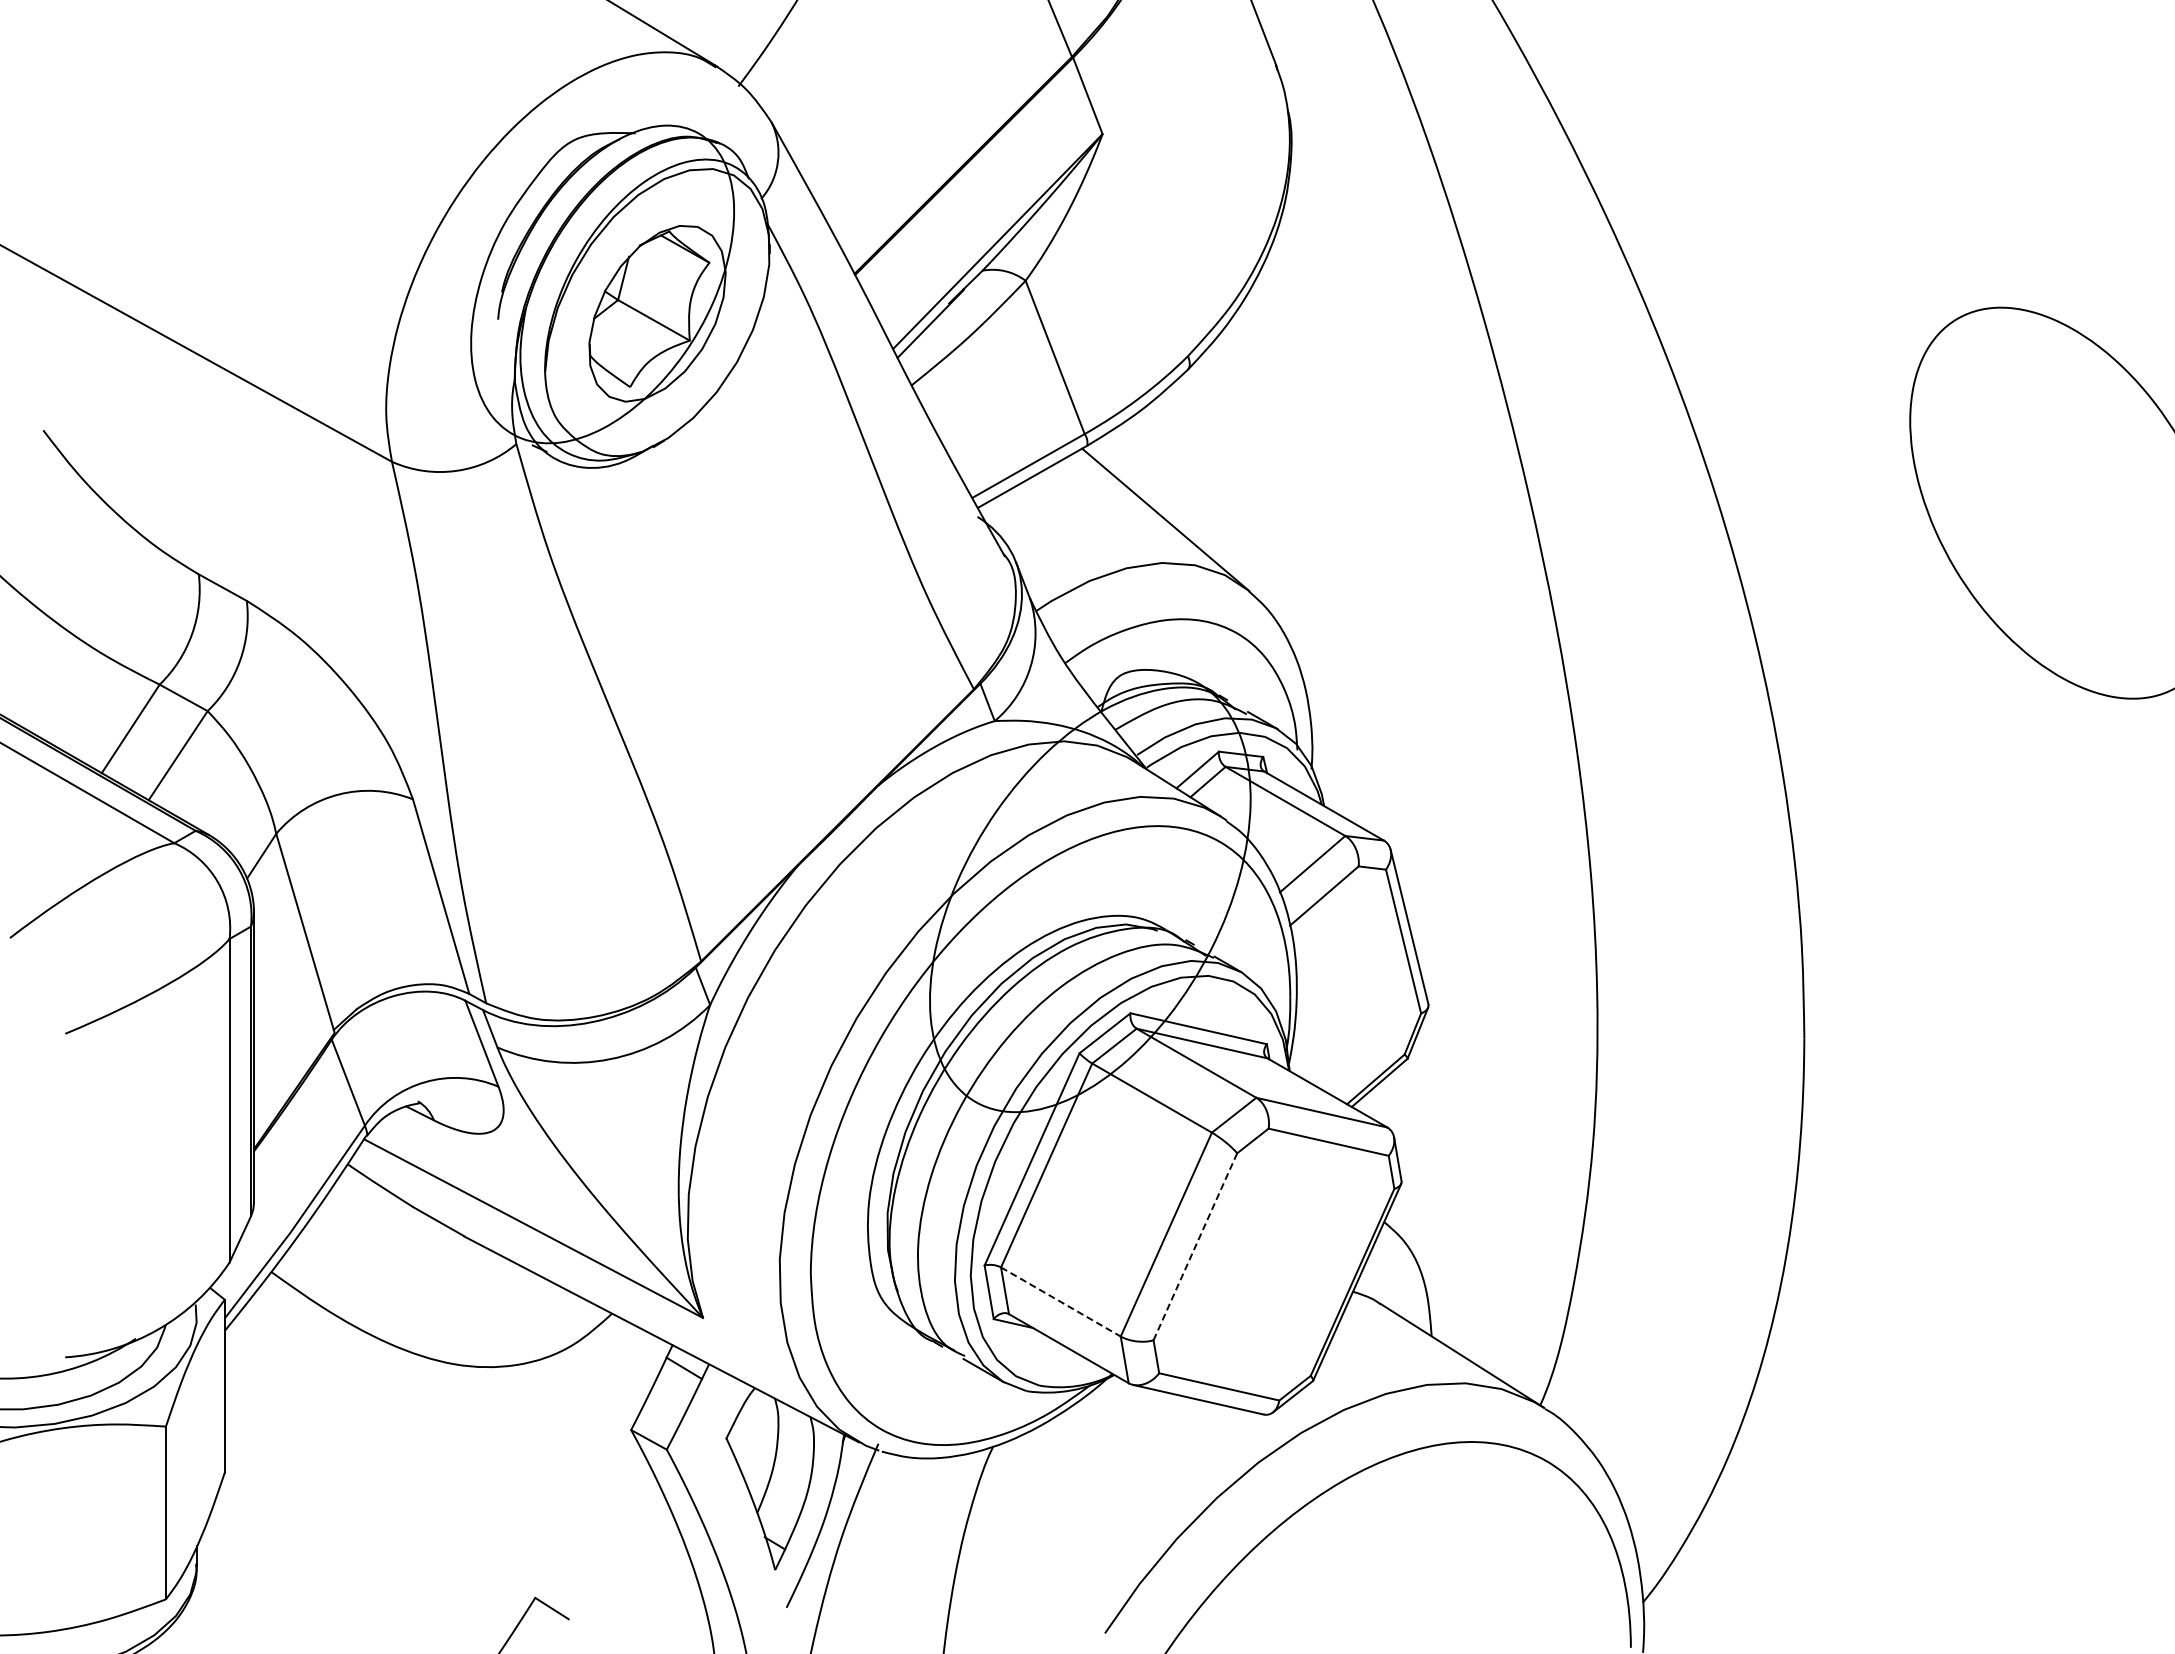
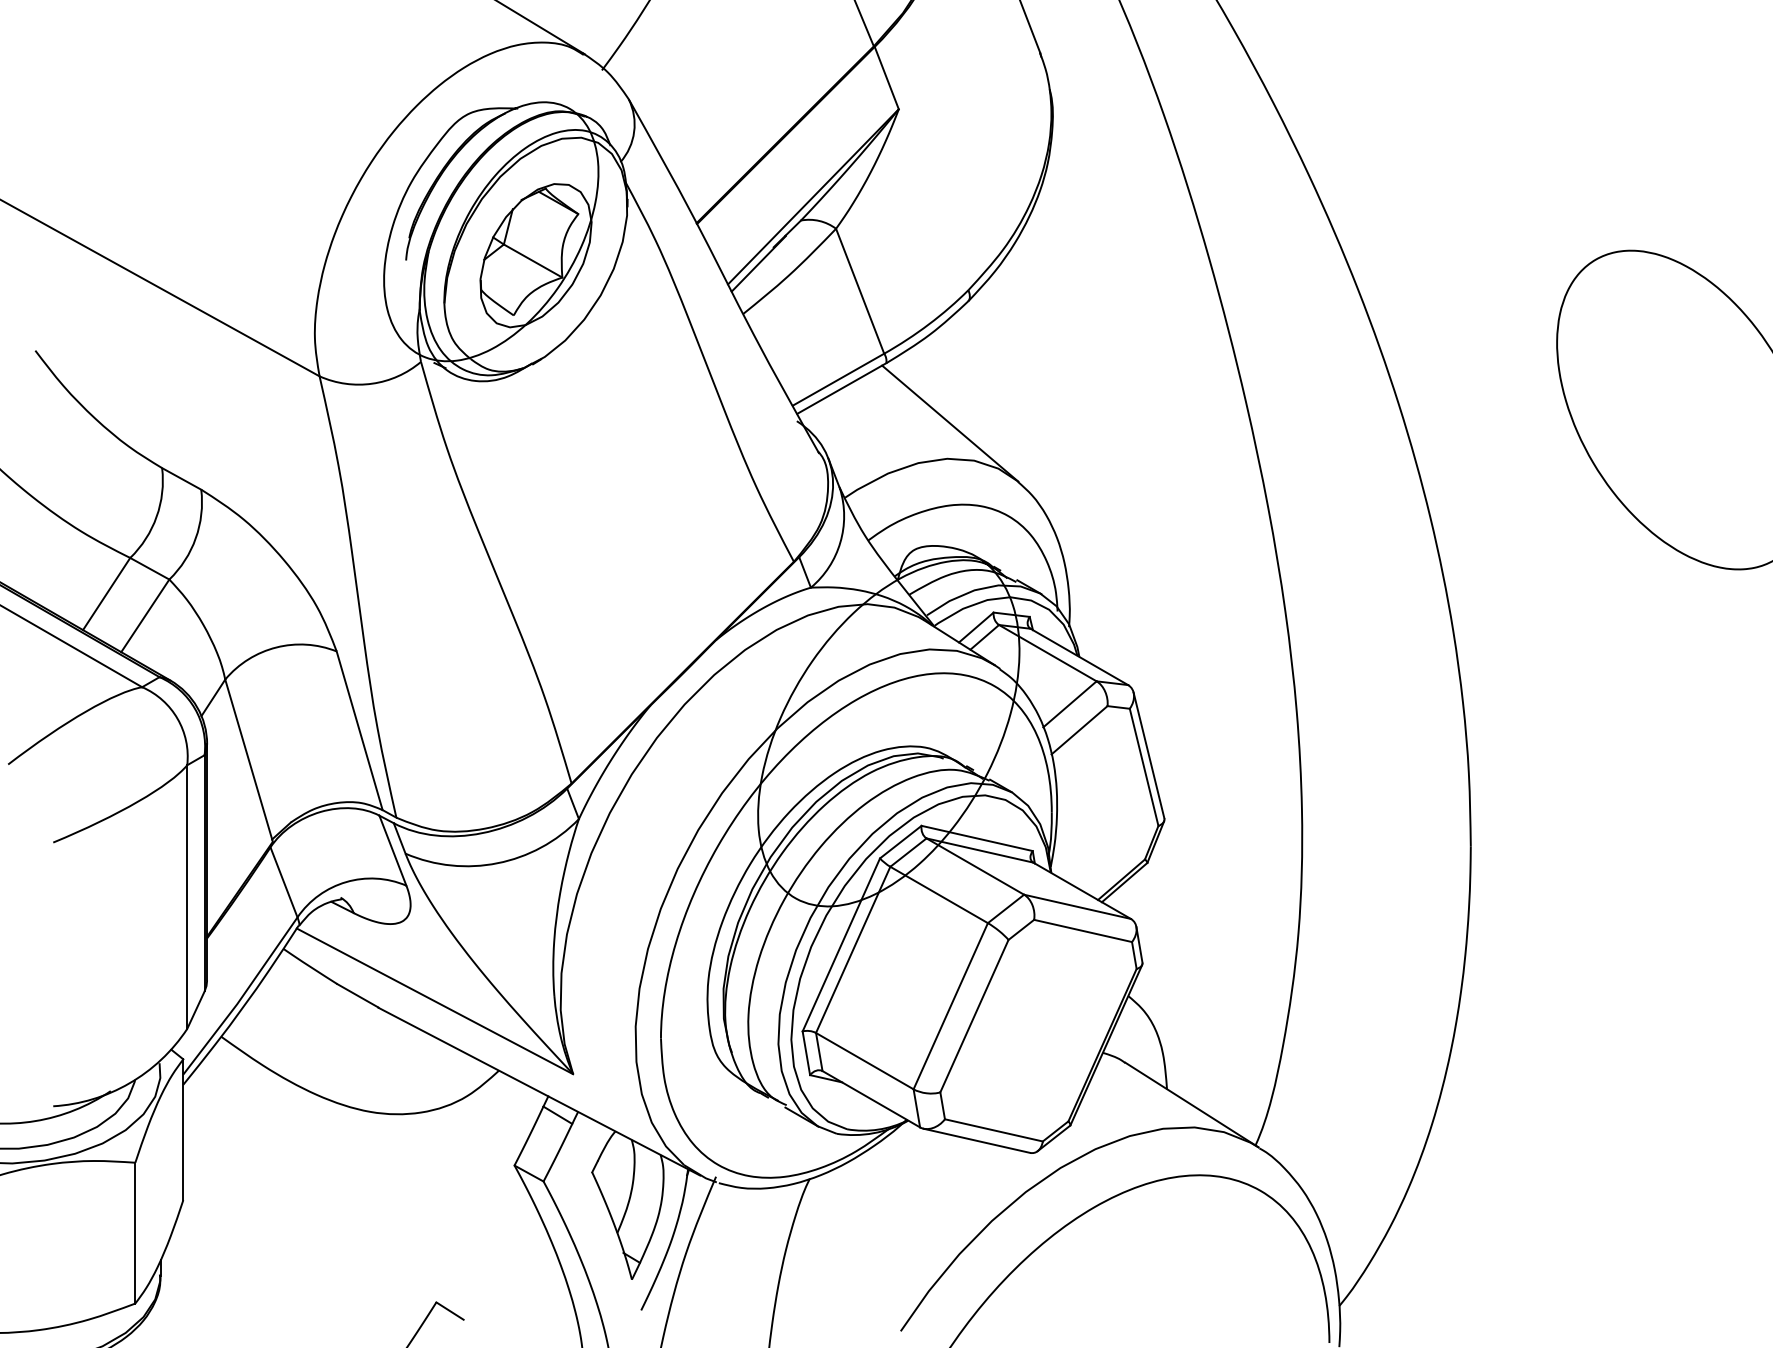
line: (1195, 1247) -> (974, 1016), dashed -> solid
line: (1061, 1302) -> (865, 1061), dashed -> solid

